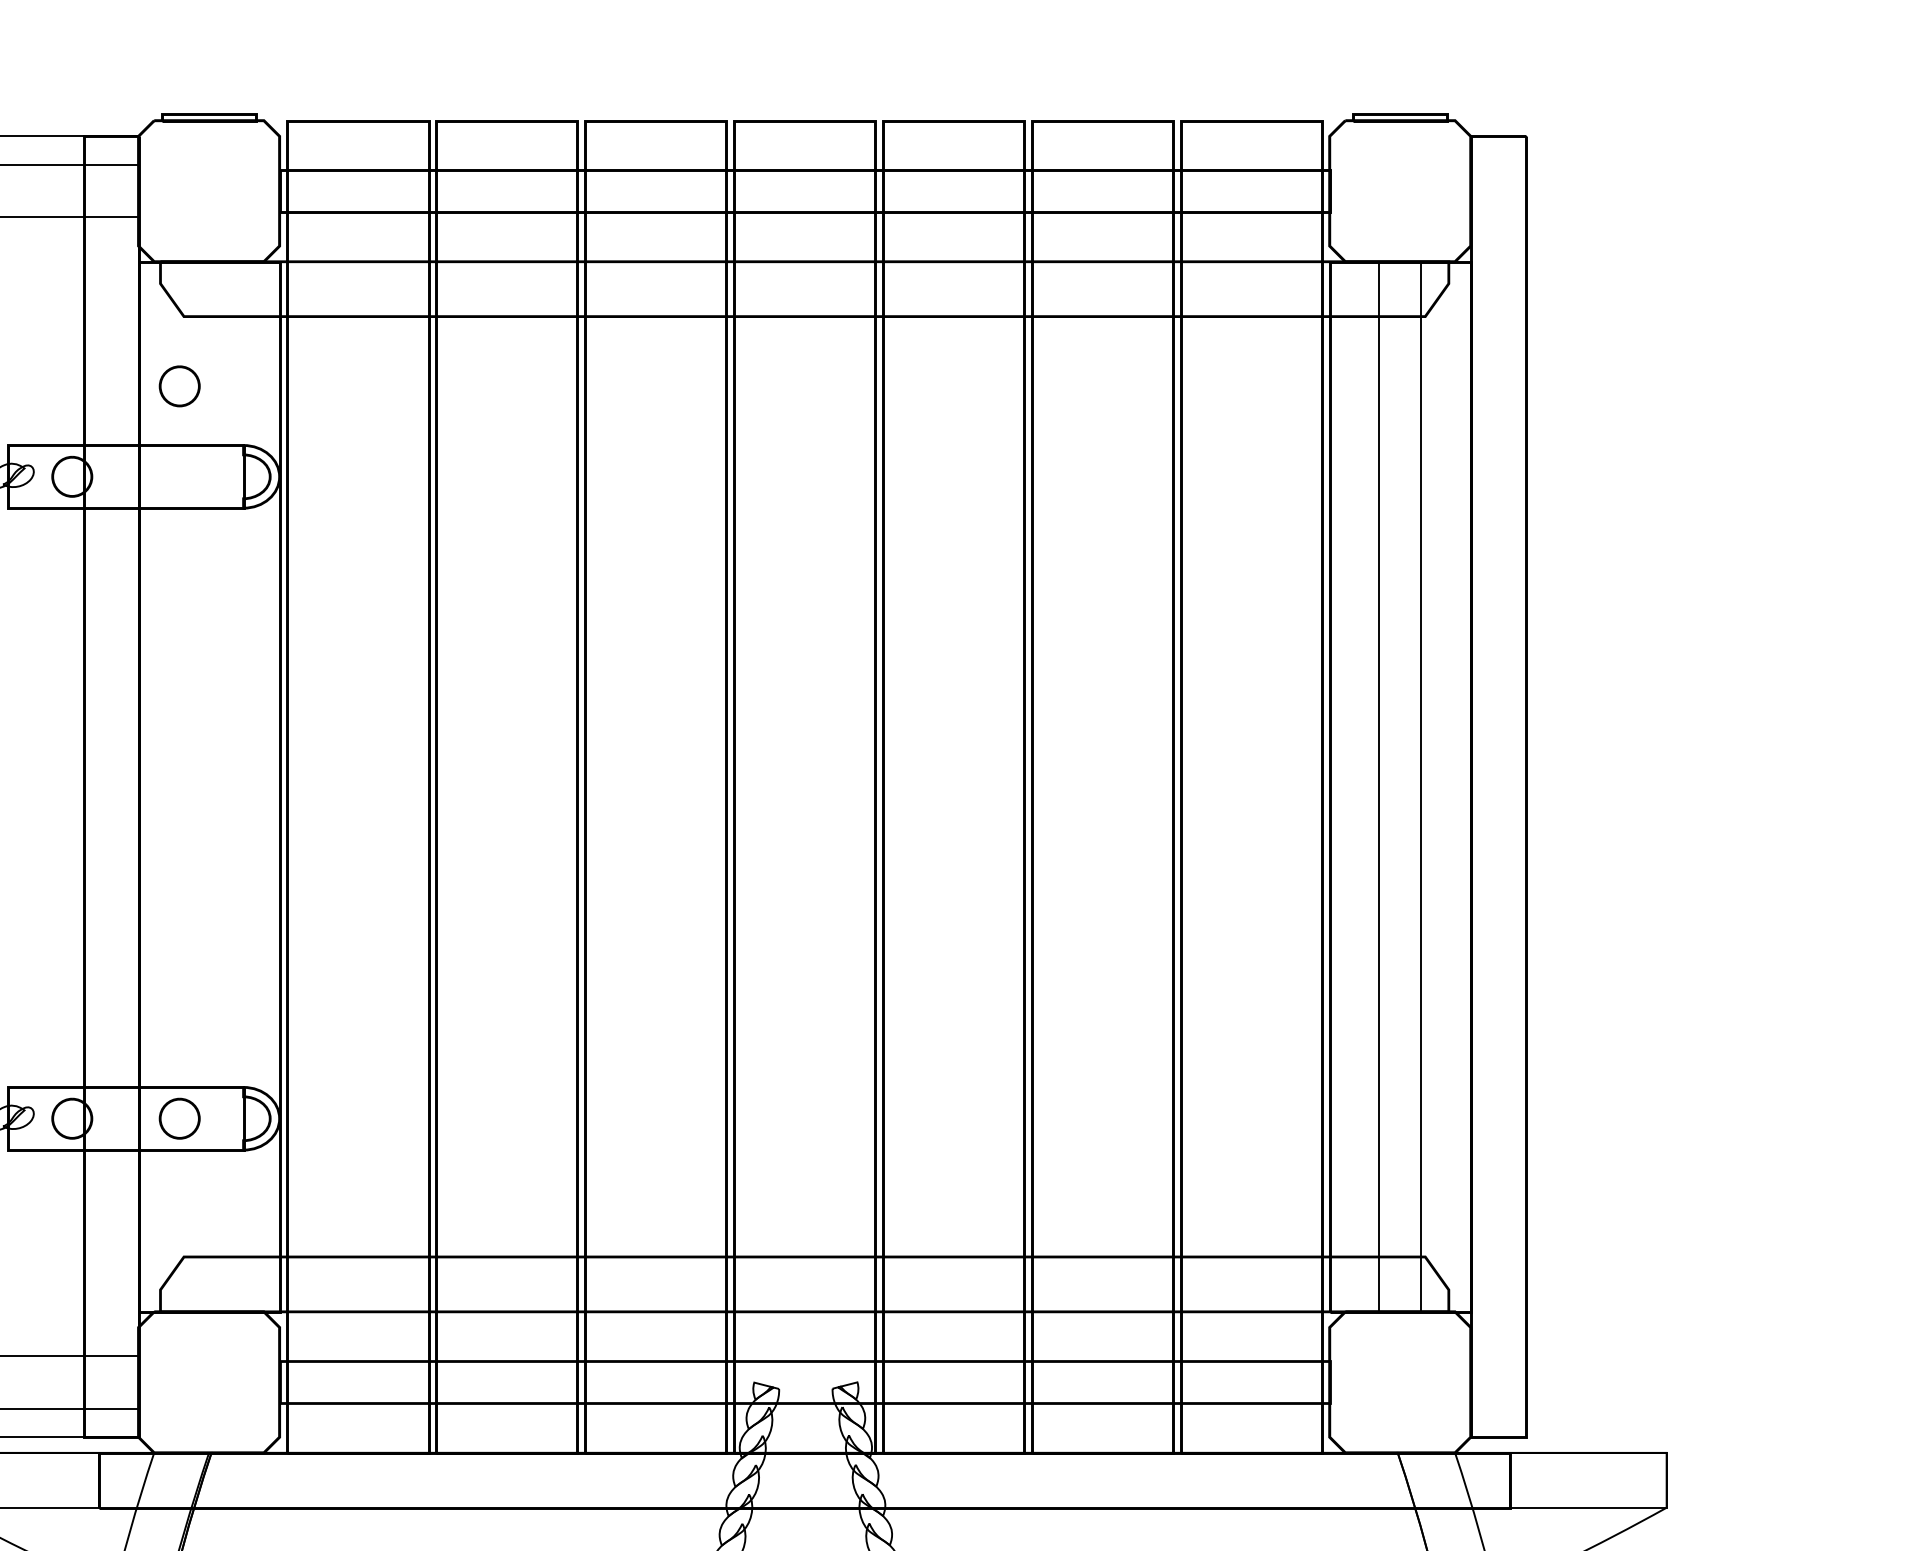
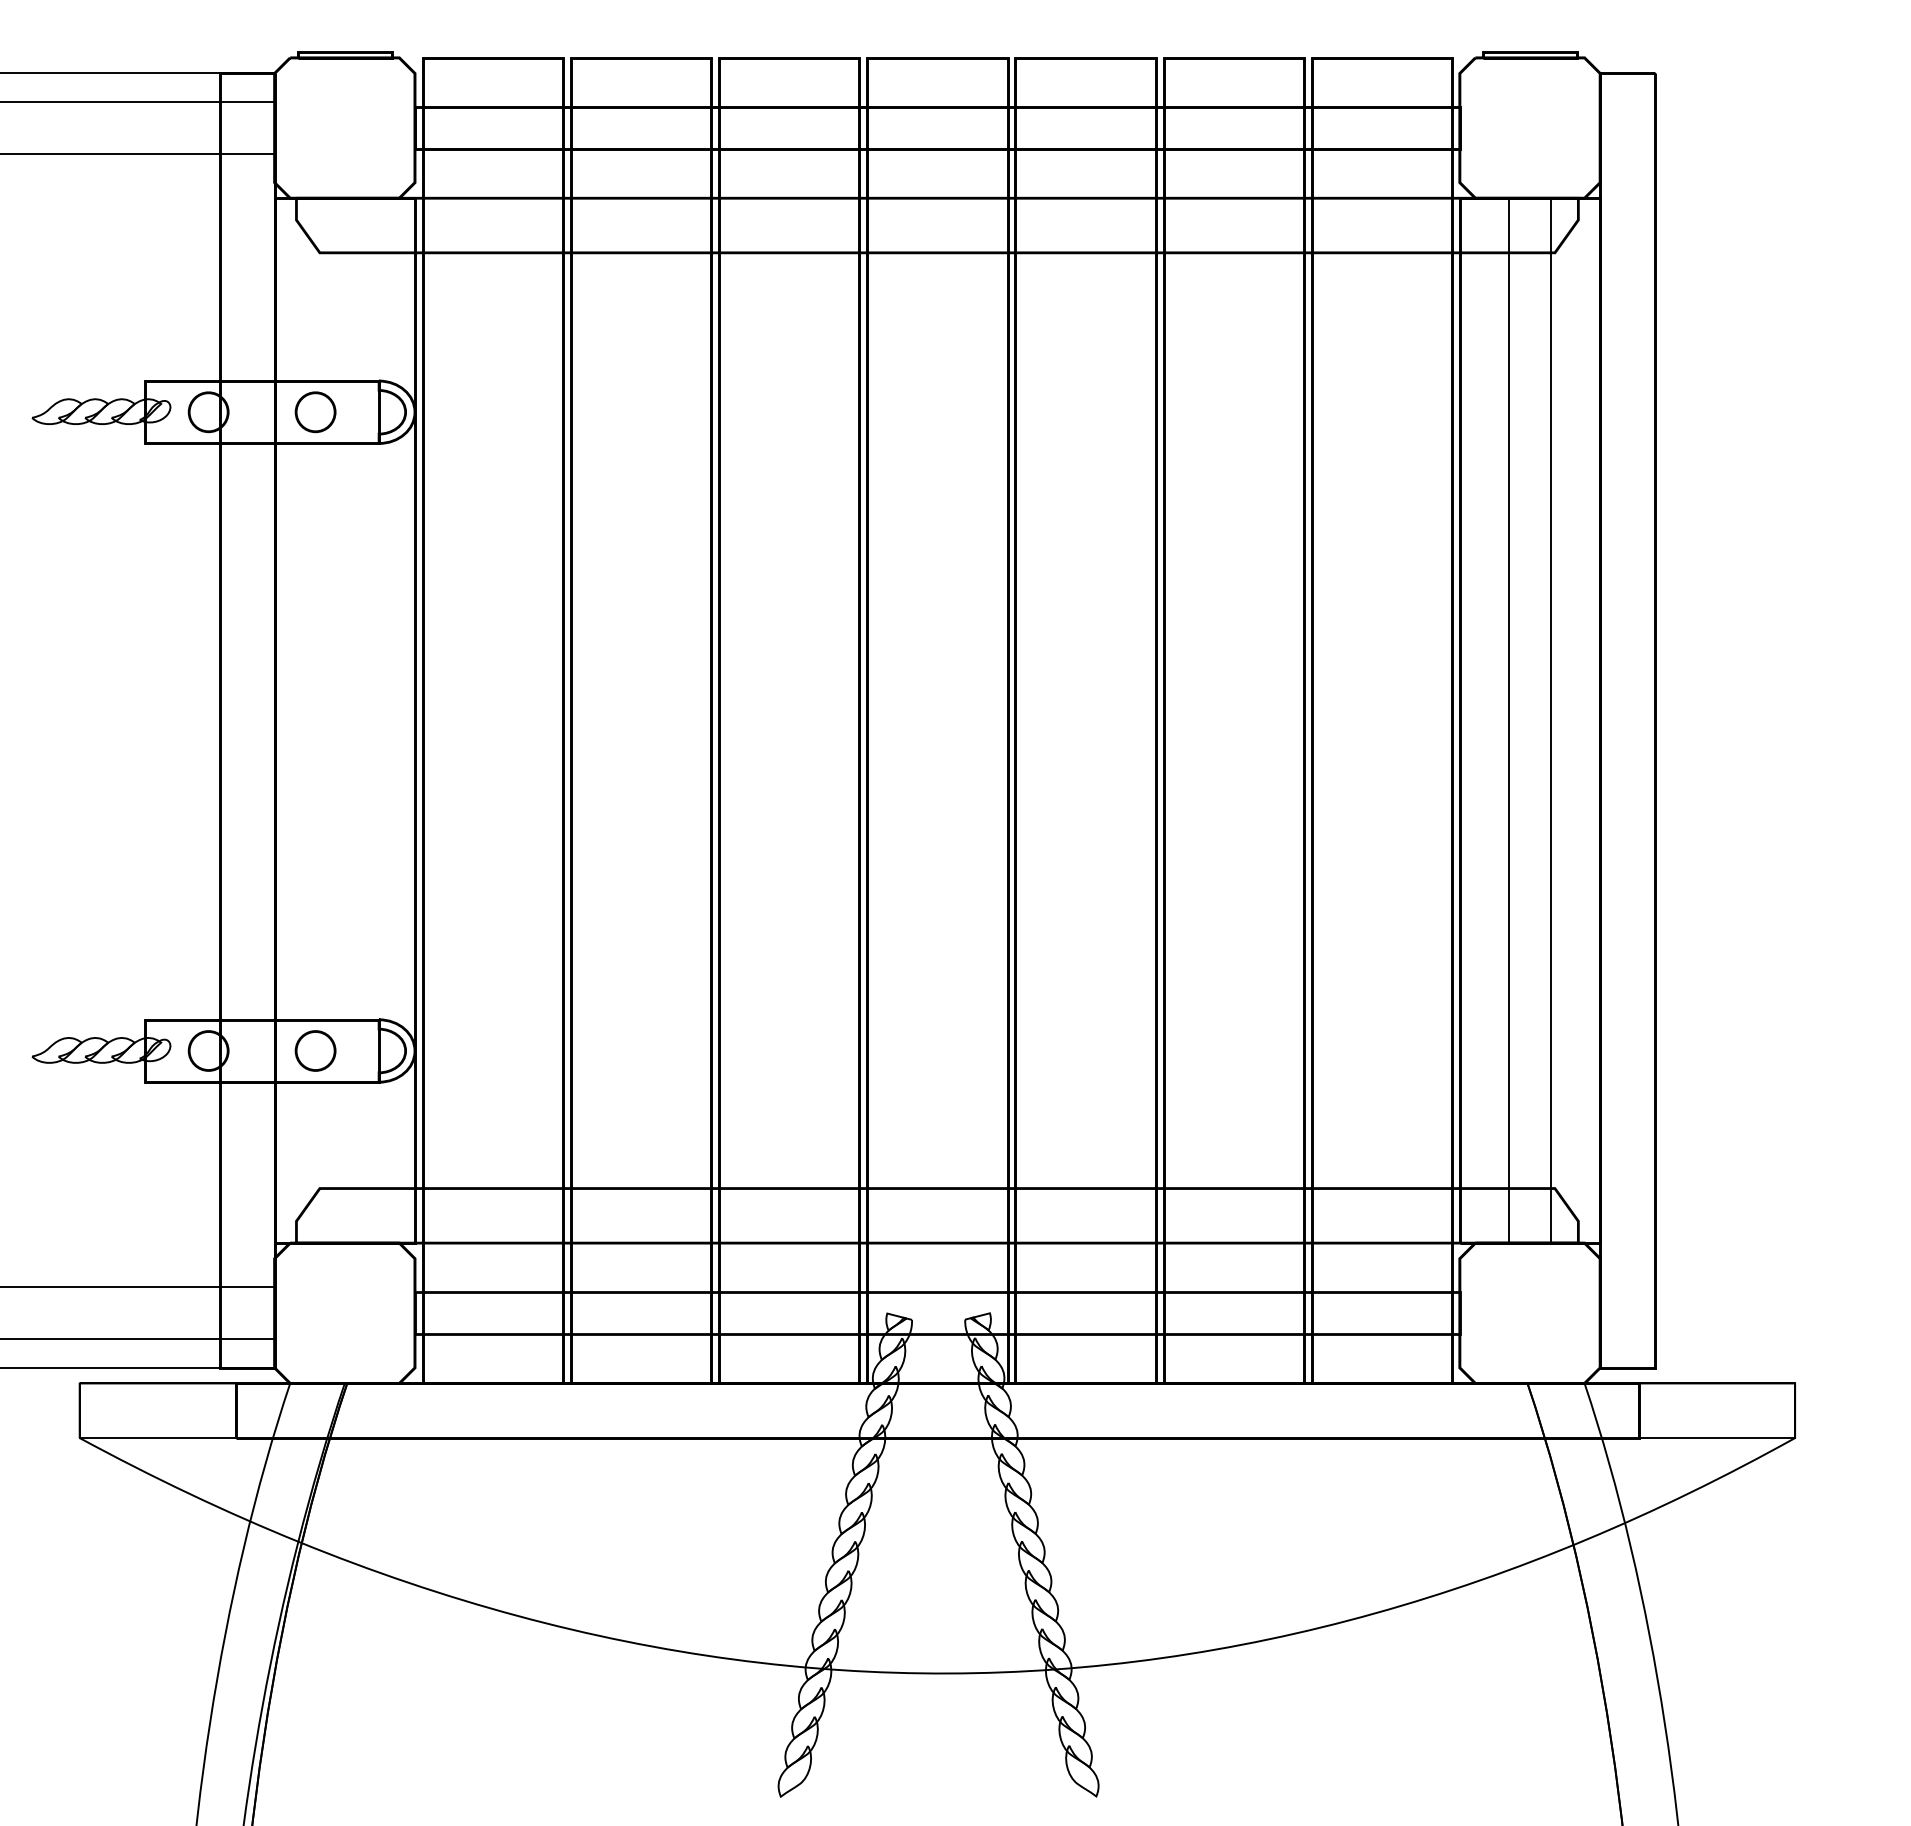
part: (179, 386) -> (315, 412), moved

